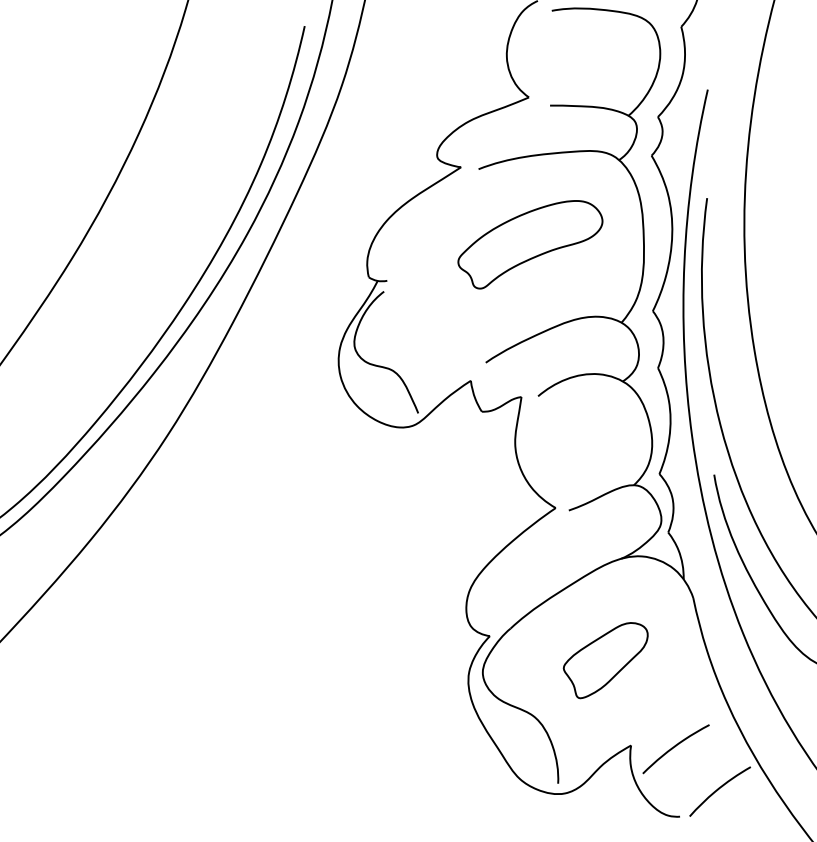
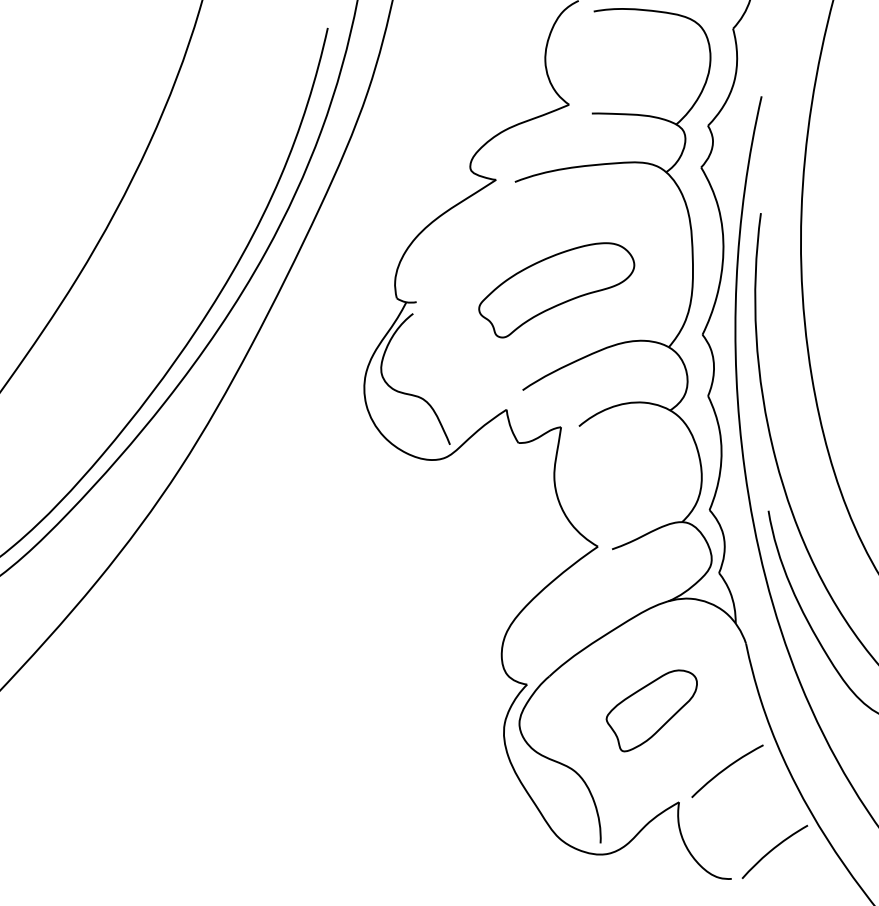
part: (530, 244) -> (556, 290), moved
curve: (675, 747) -> (726, 769), moved

